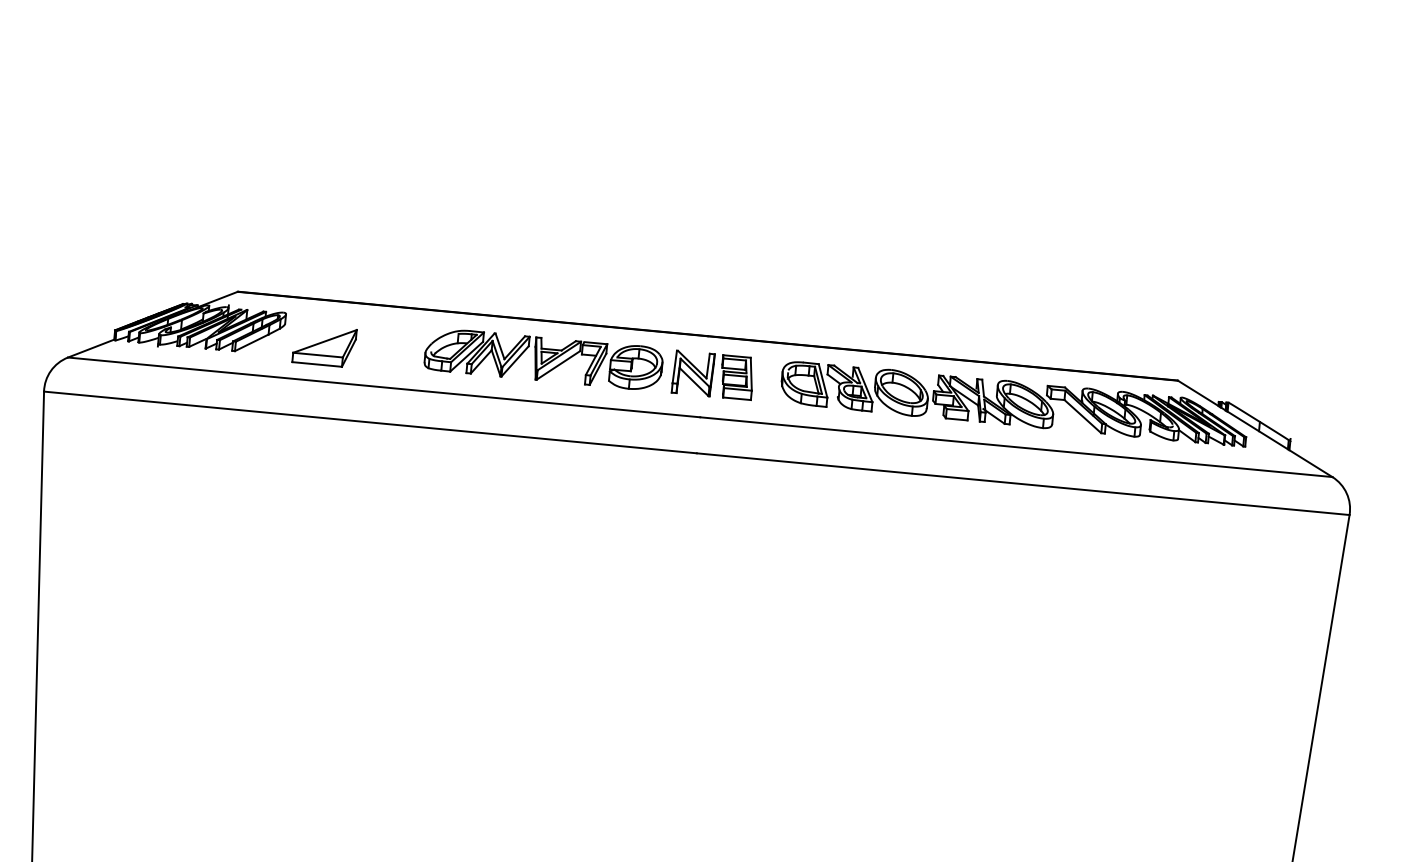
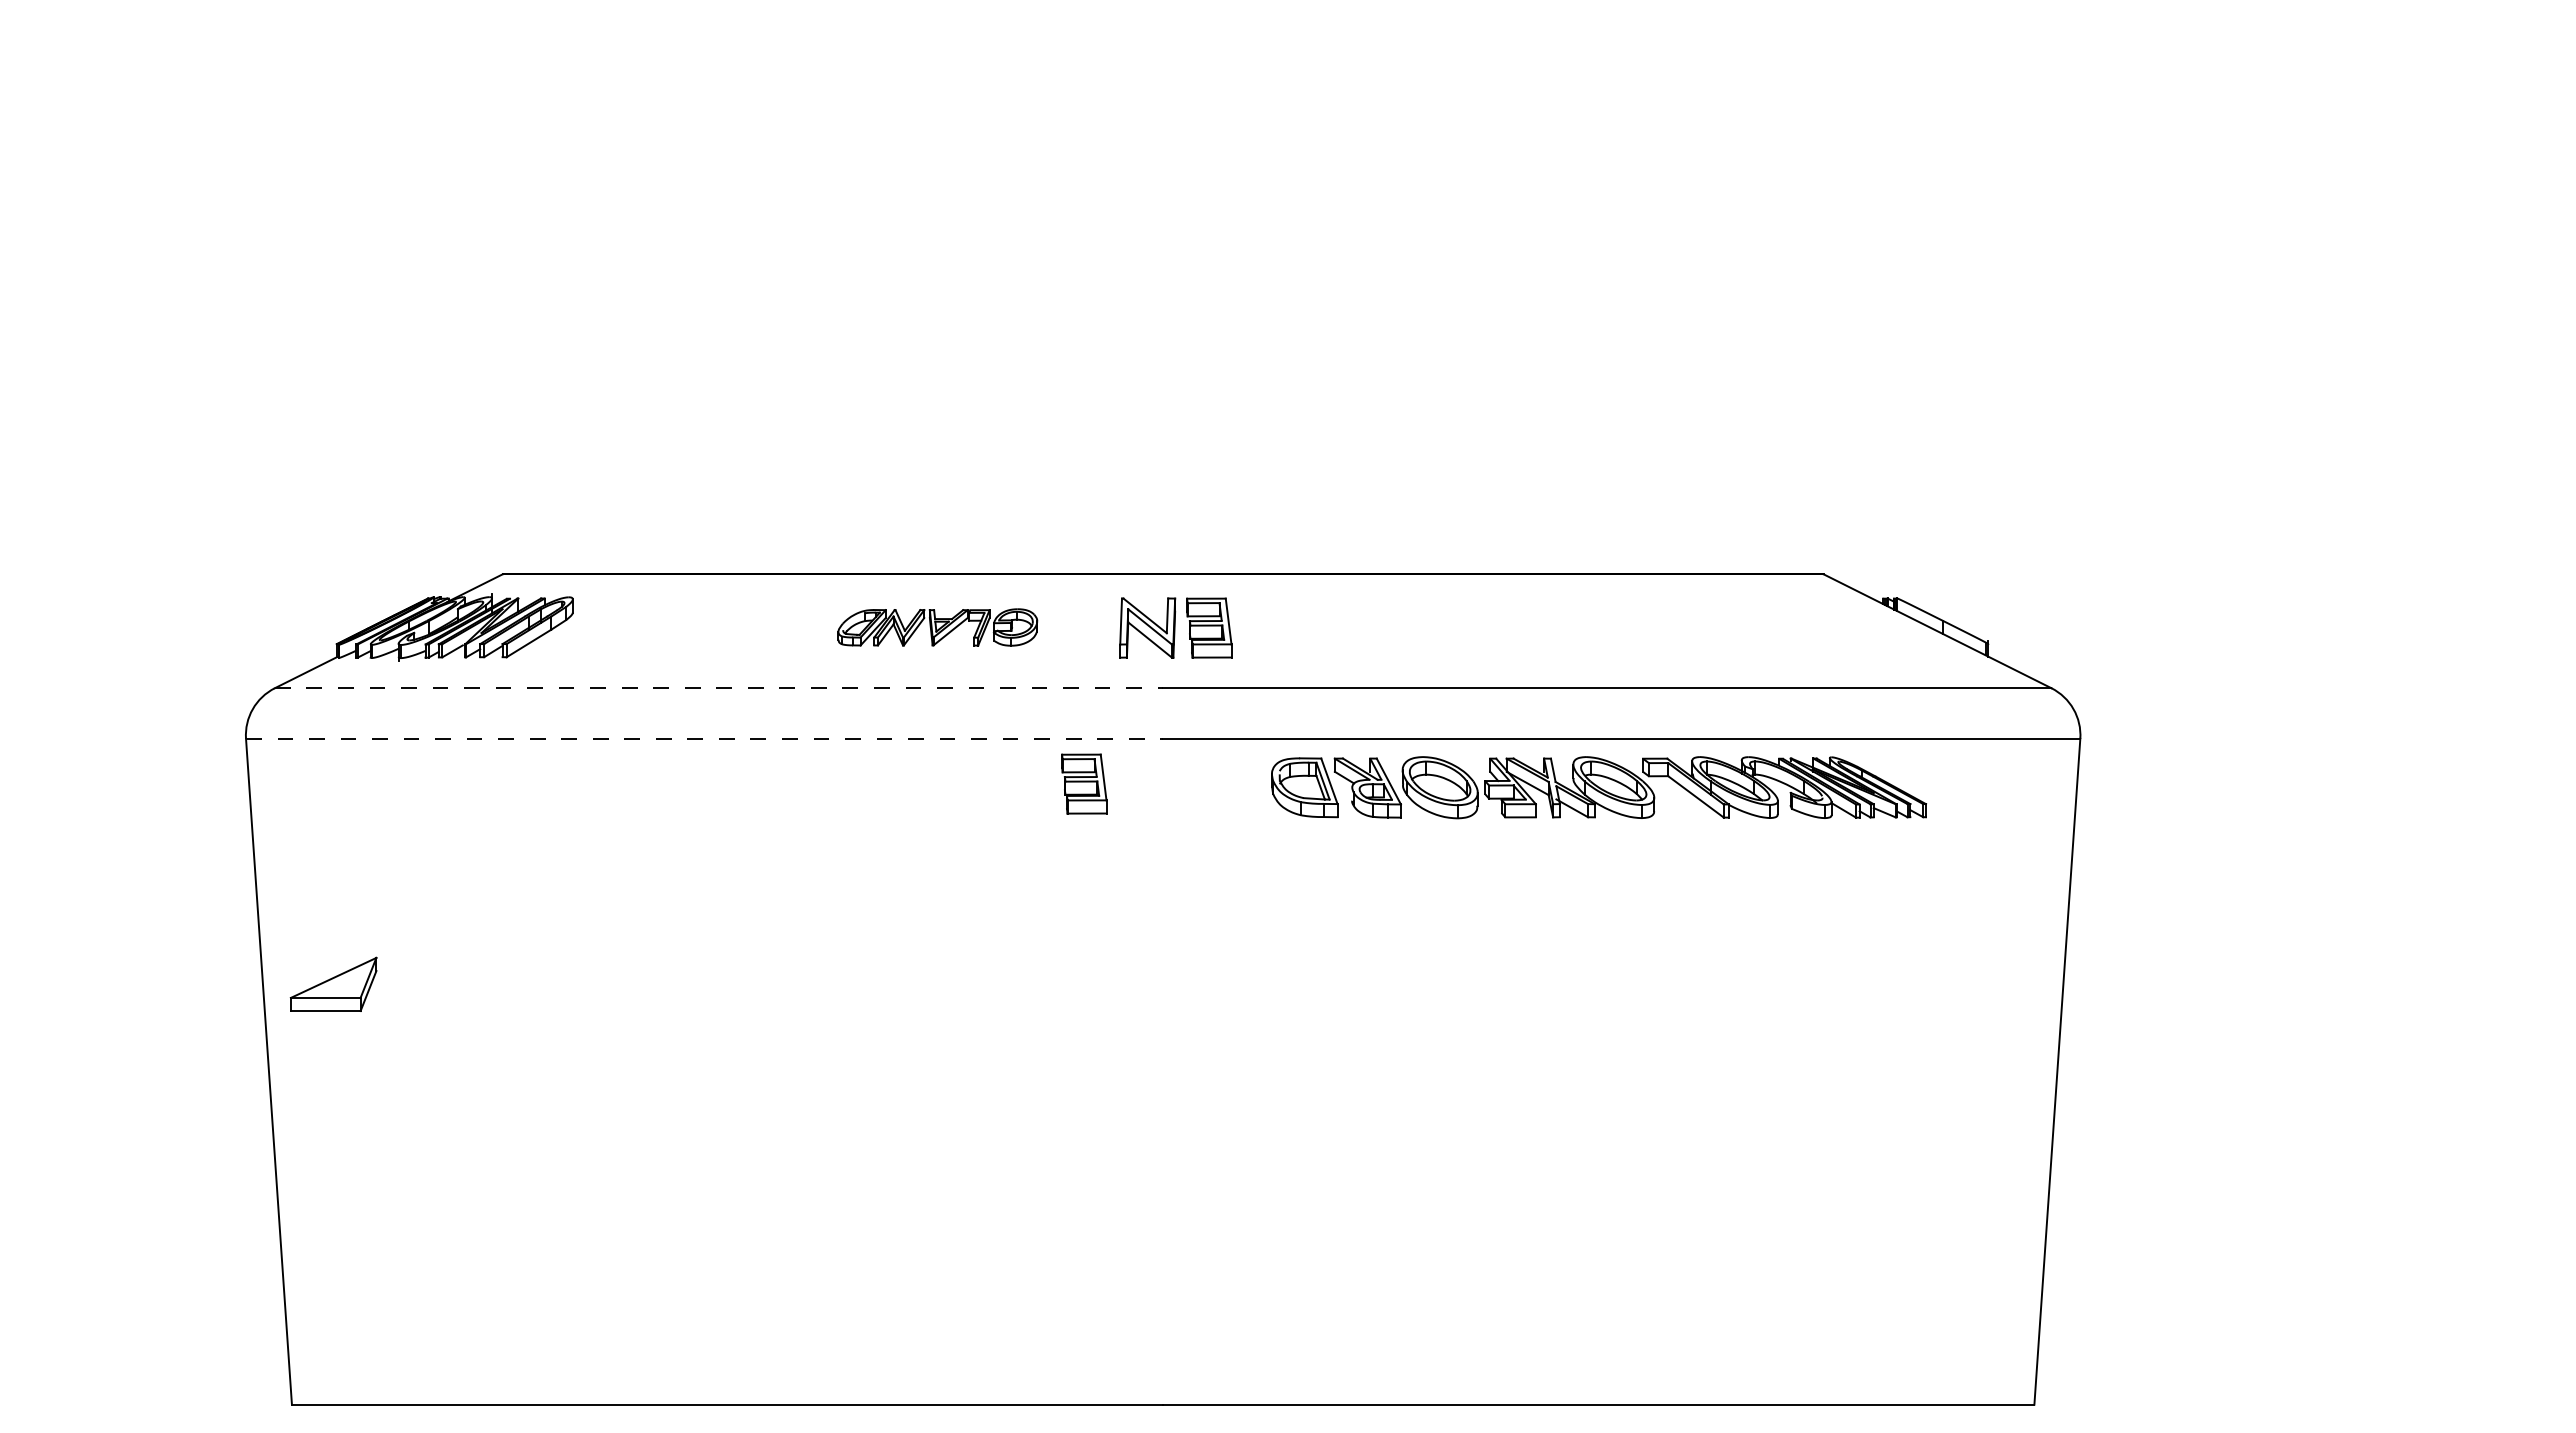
part: (324, 345) -> (333, 983), moved
part: (543, 358) -> (937, 627), size x0.6
line: (384, 387) -> (719, 688), solid -> dashed
part: (1014, 403) -> (1598, 787), moved
line: (370, 422) -> (704, 738), solid -> dashed
part: (637, 479) -> (1084, 783), added

